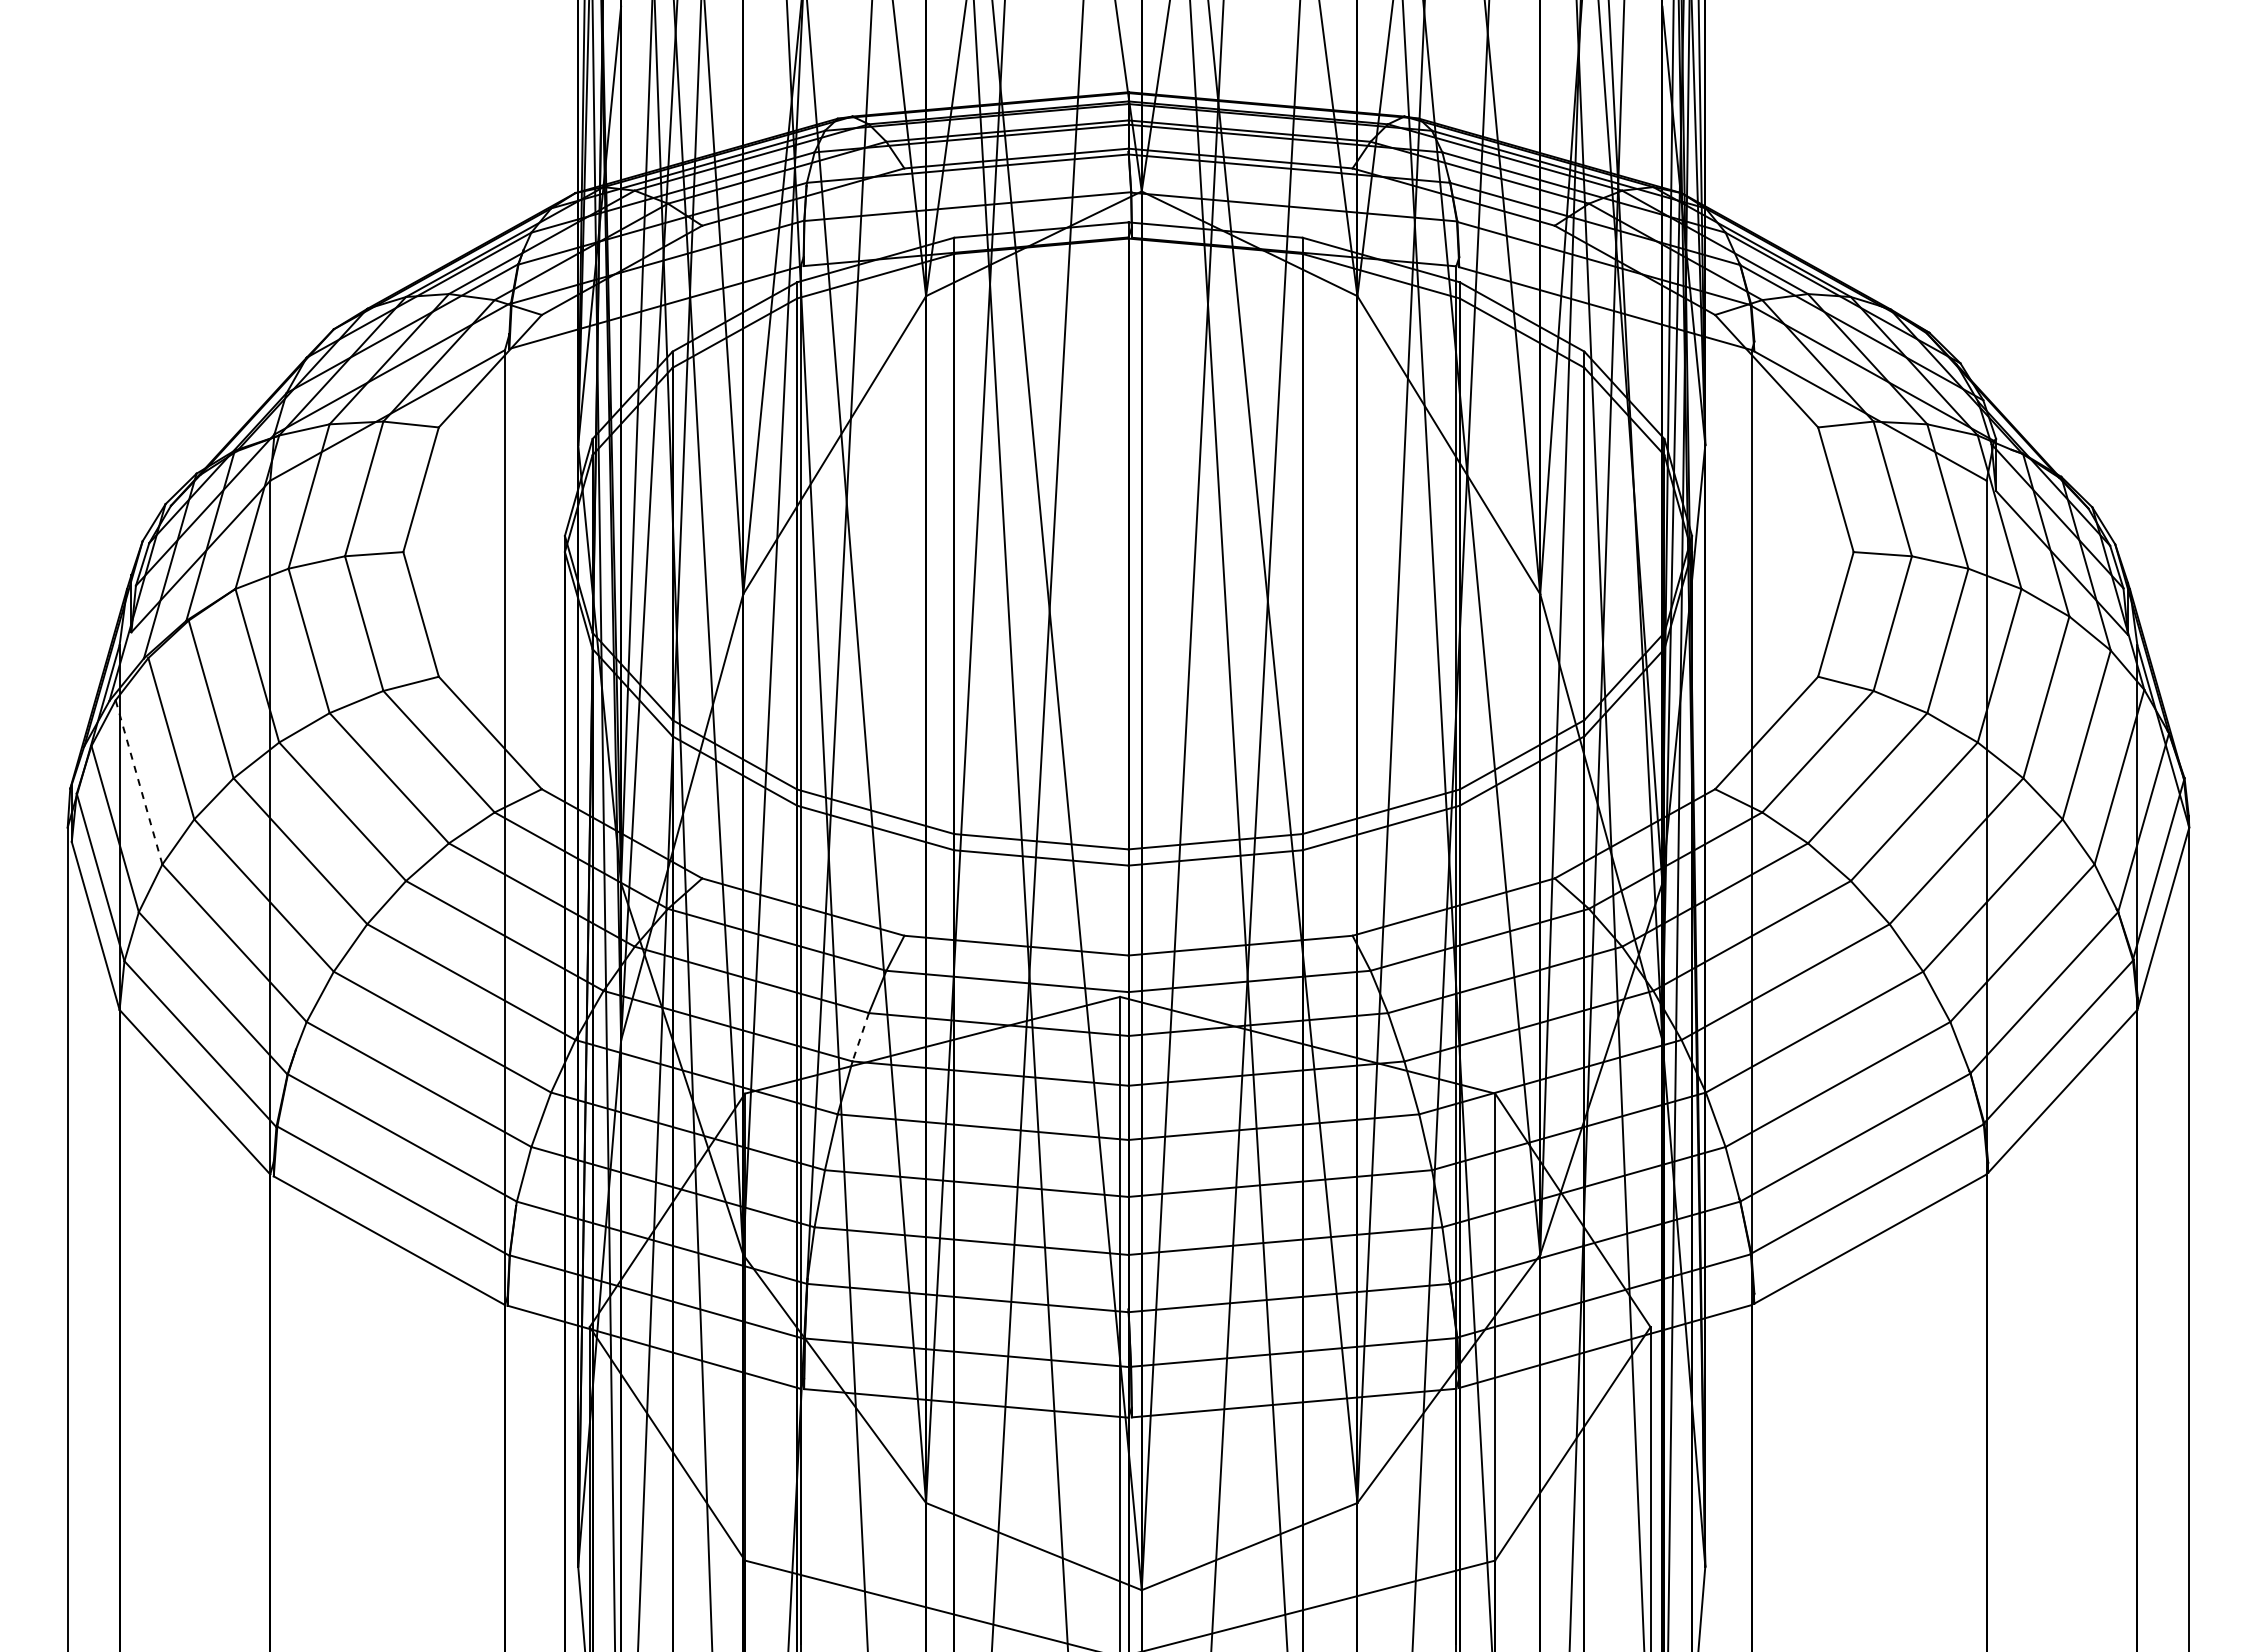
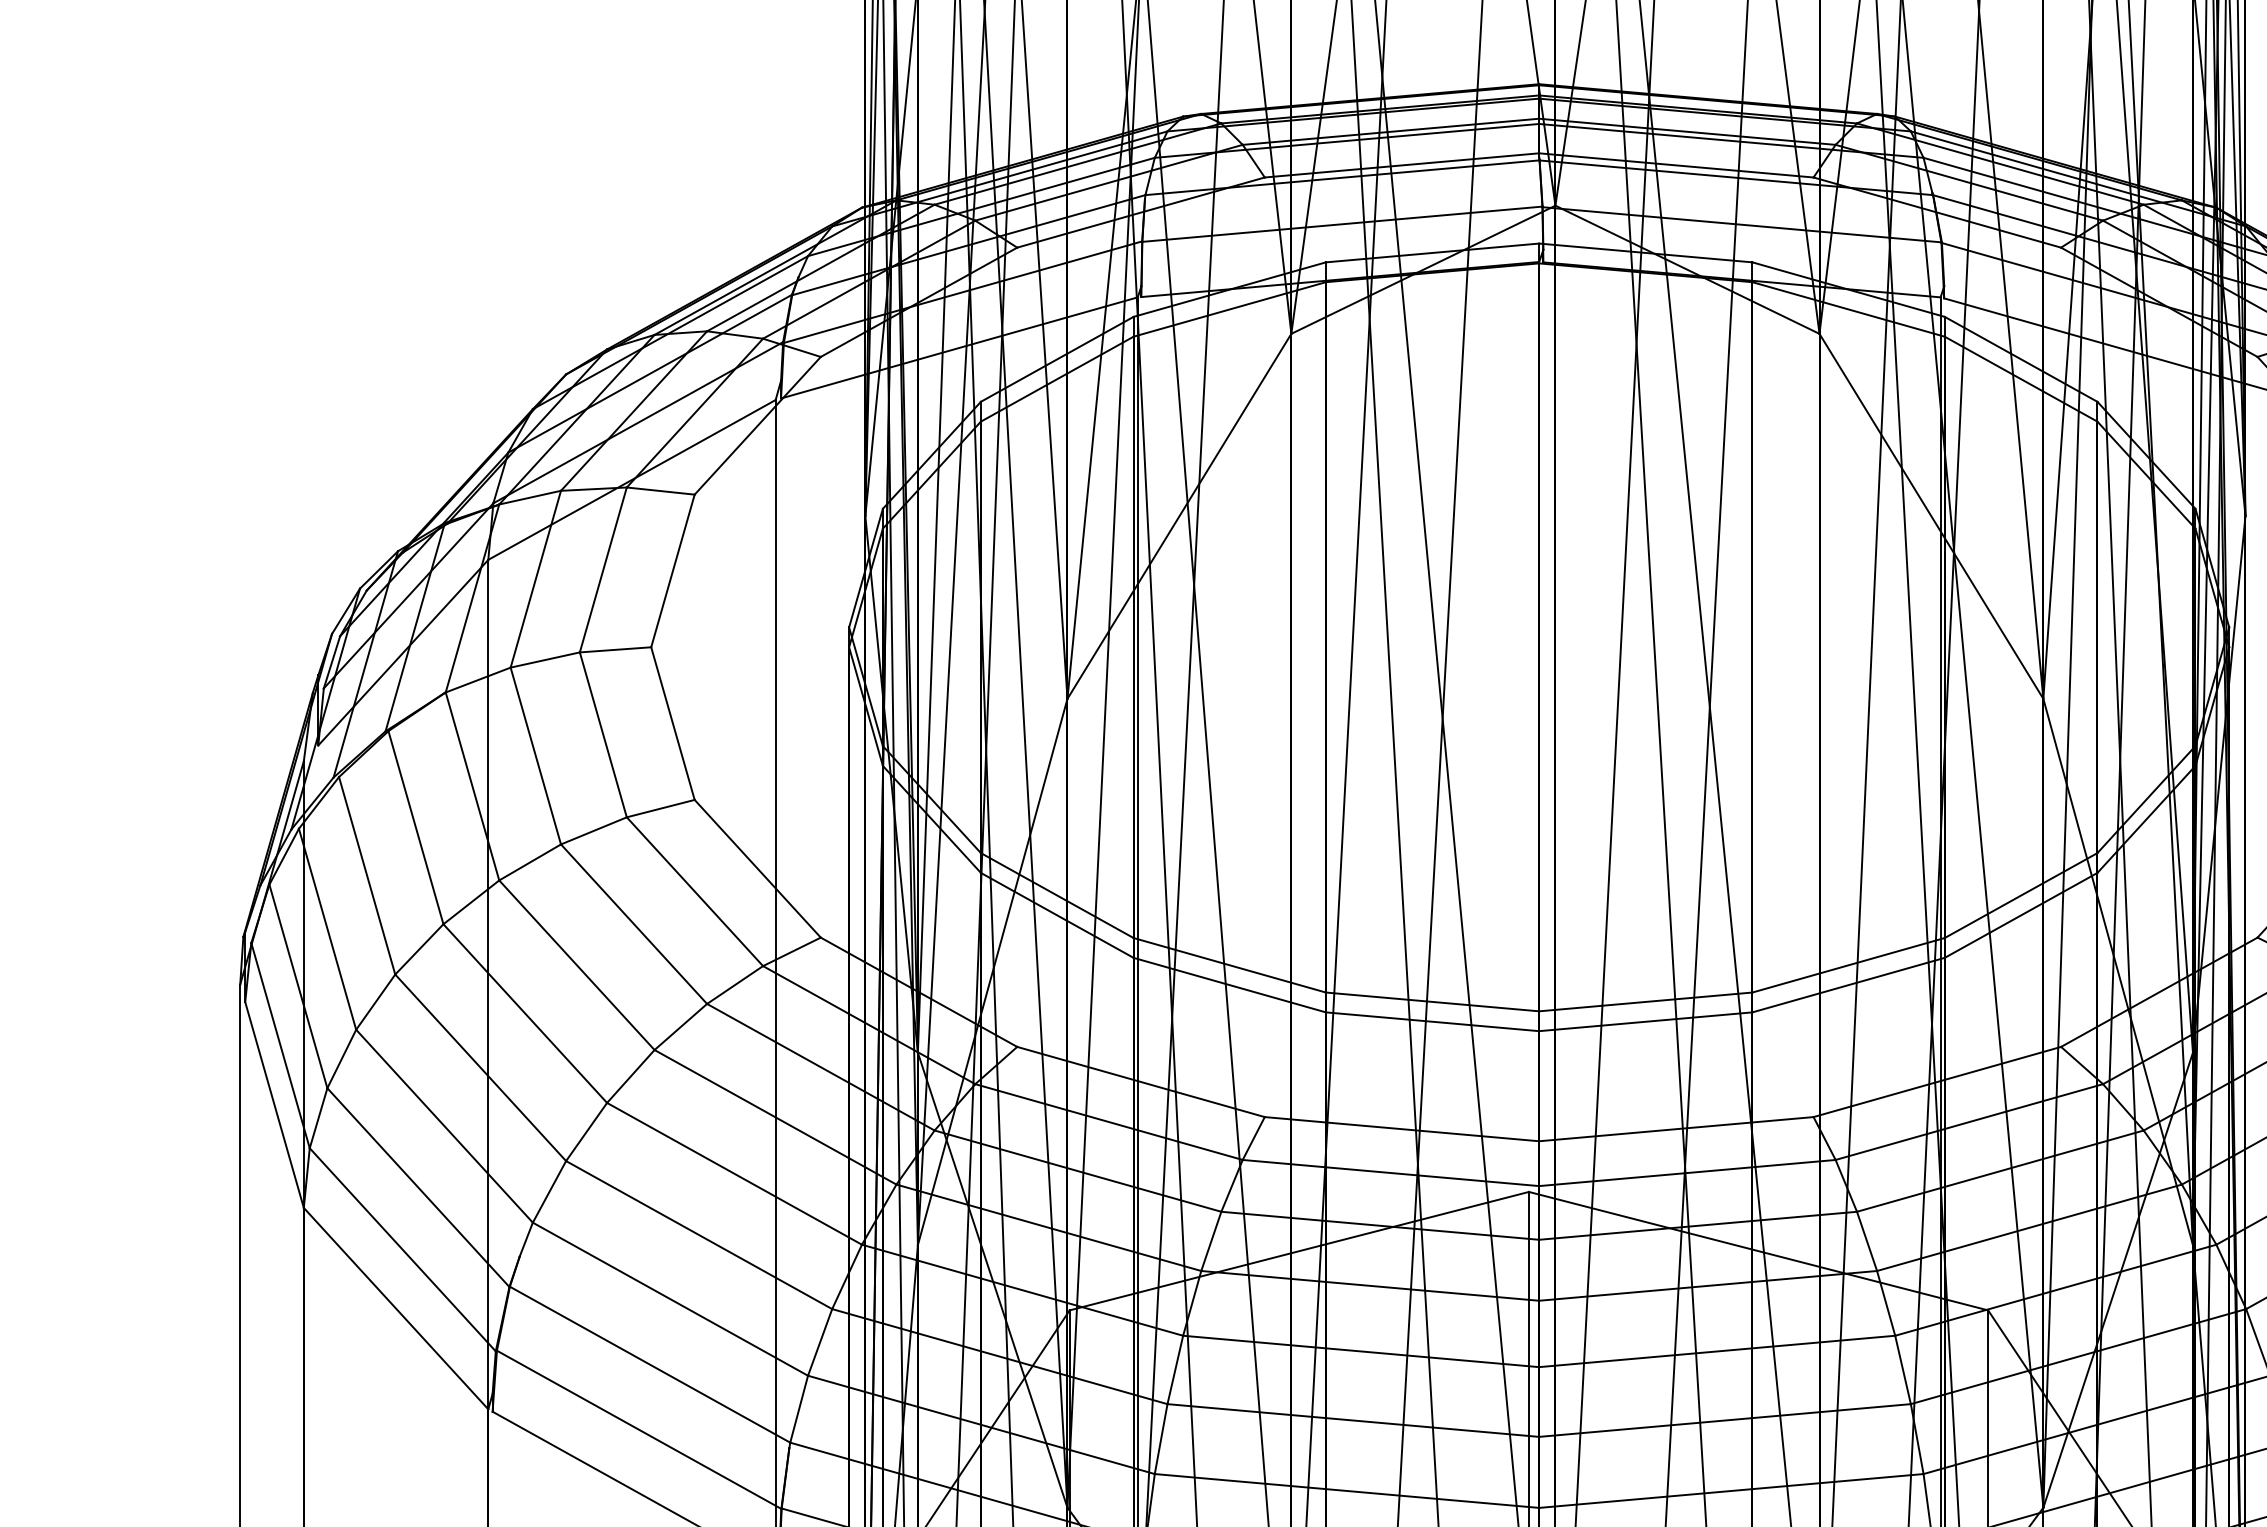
line: (138, 781) -> (326, 928), dashed -> solid
line: (860, 1037) -> (1211, 1241), dashed -> solid

